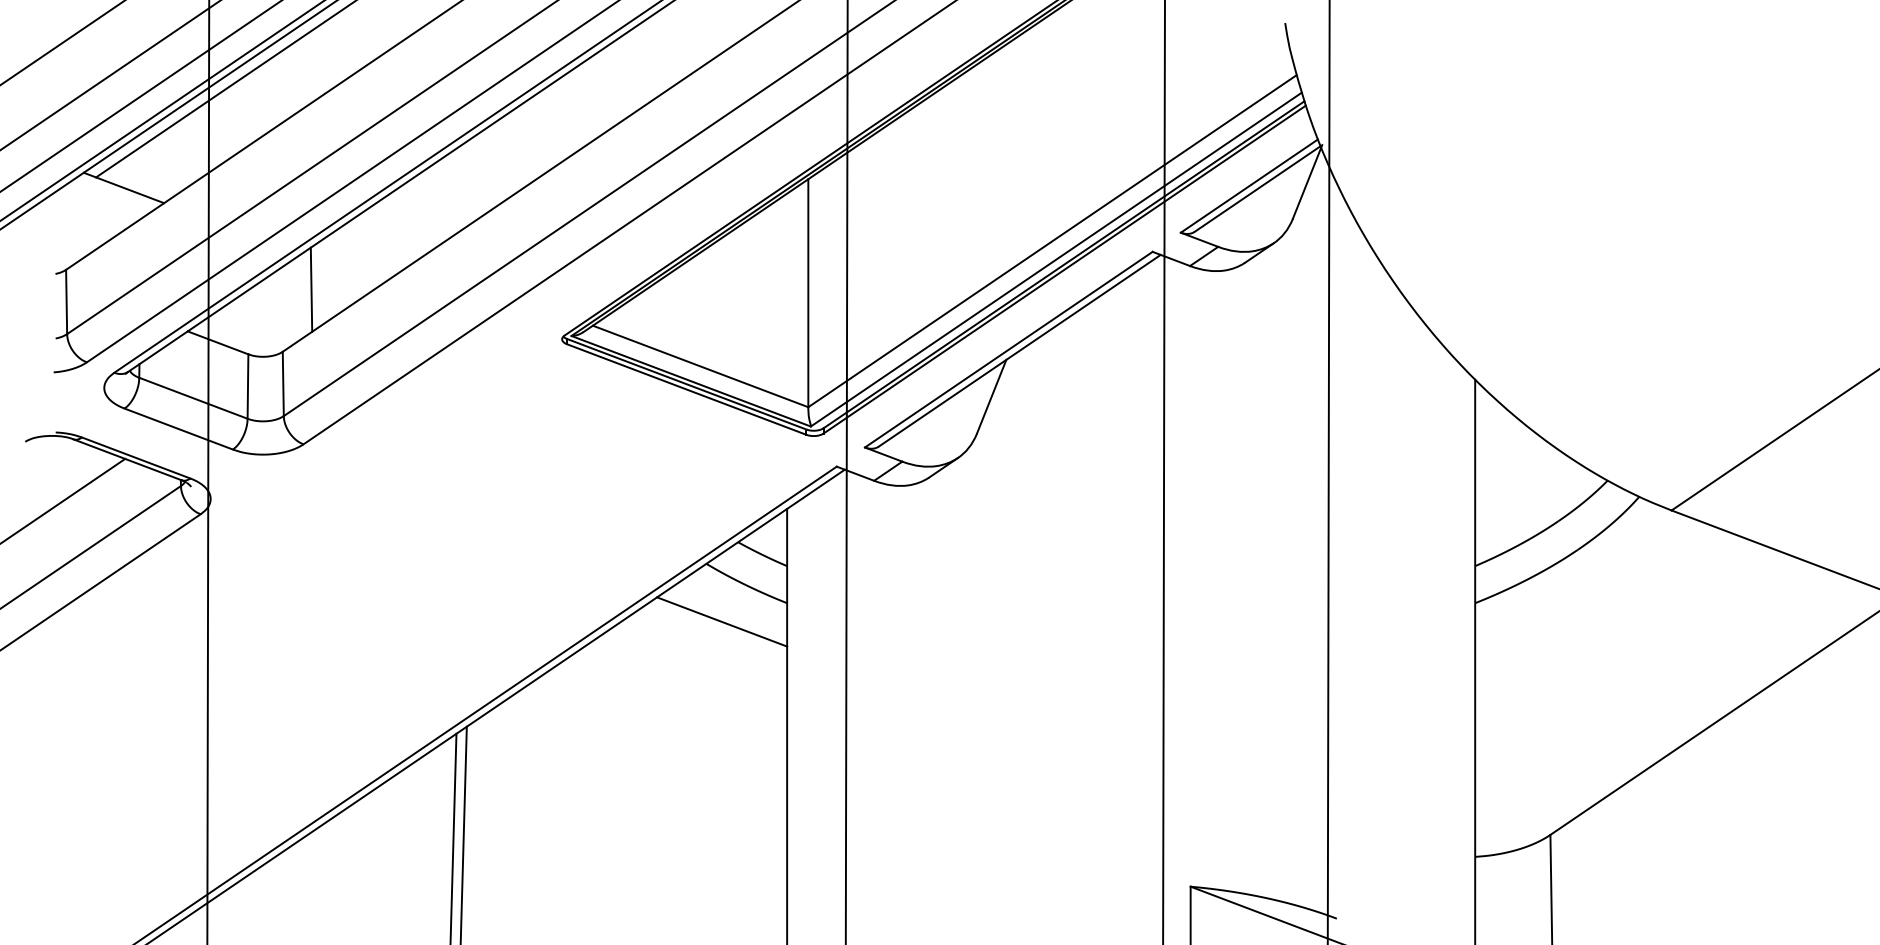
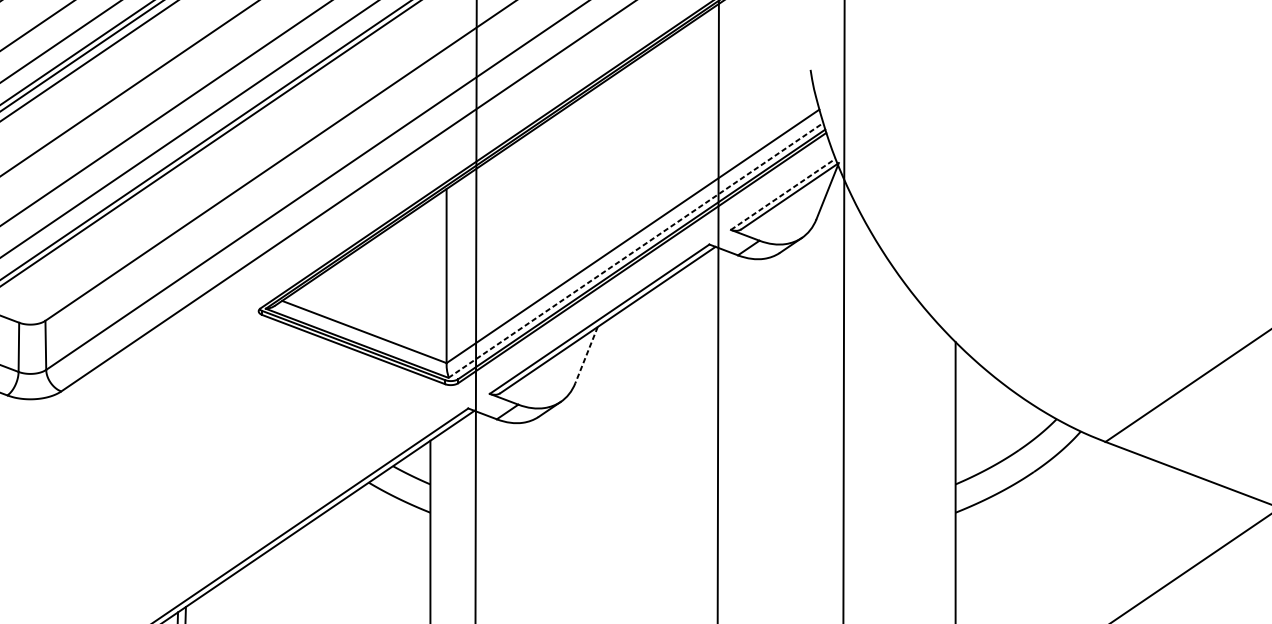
line: (1249, 186) -> (783, 194), solid -> dashed
line: (1056, 259) -> (636, 250), solid -> dashed
line: (311, 289) -> (67, 273), removed
line: (991, 396) -> (586, 354), solid -> dashed
line: (722, 621) -> (381, 526), removed

